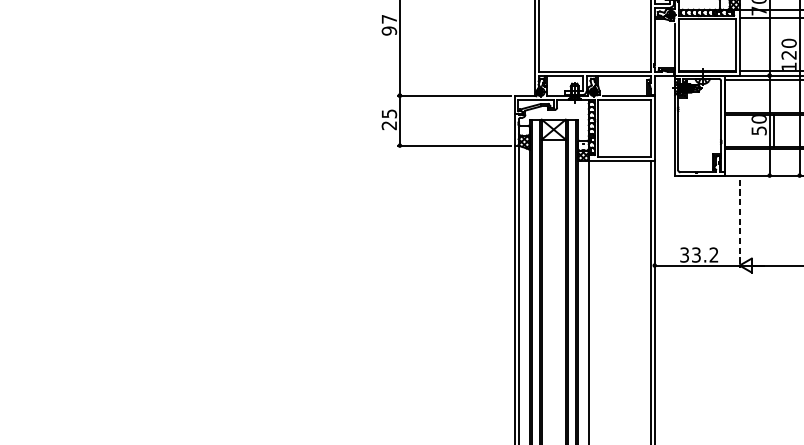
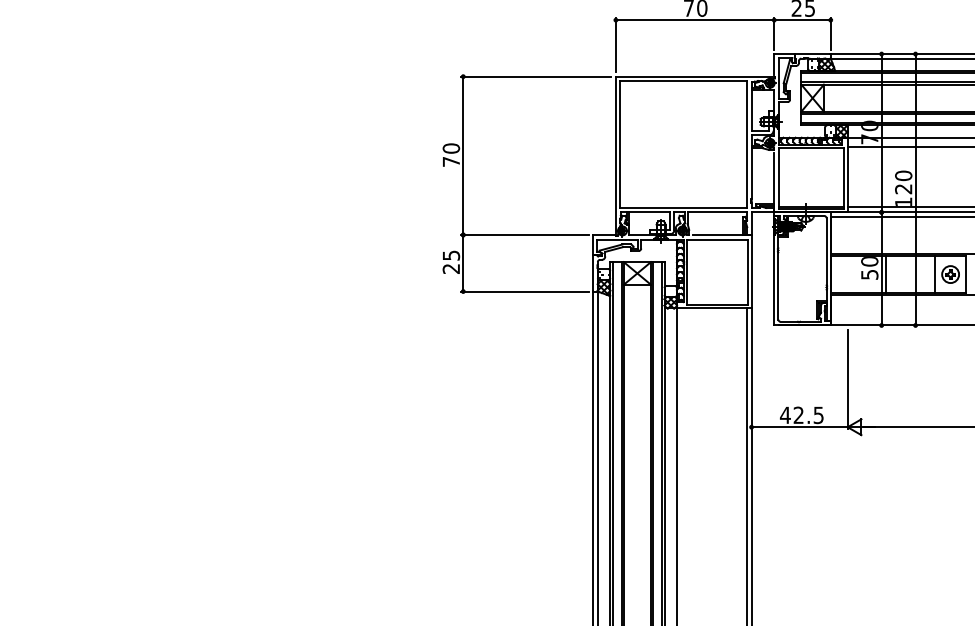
text: (389, 25) -> (451, 155), 97 -> 70
line: (739, 223) -> (847, 379), dashed -> solid
text: (698, 255) -> (801, 415), 33.2 -> 42.5

